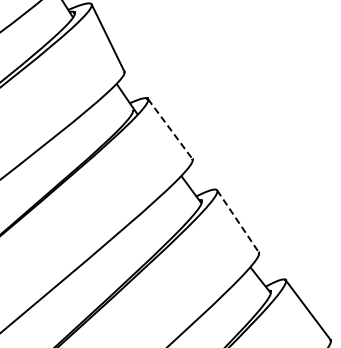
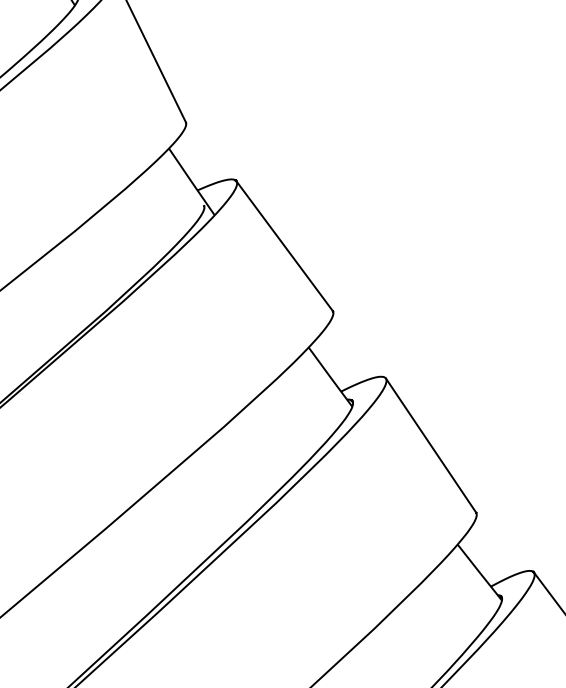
line: (170, 129) -> (285, 247), dashed -> solid
line: (238, 221) -> (432, 445), dashed -> solid

